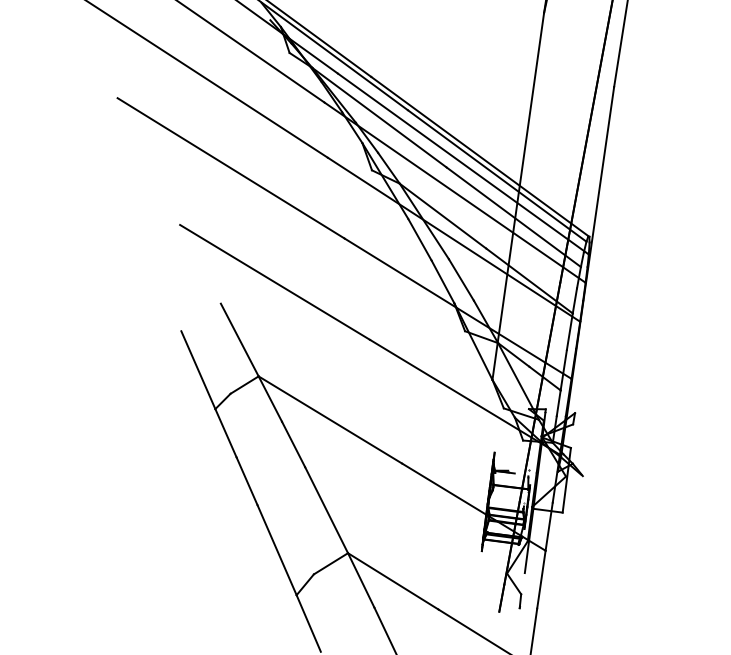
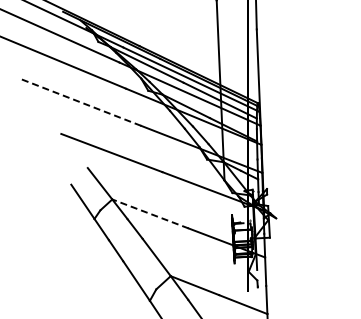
line: (230, 168) -> (80, 102), solid -> dashed
line: (330, 419) -> (150, 213), solid -> dashed

